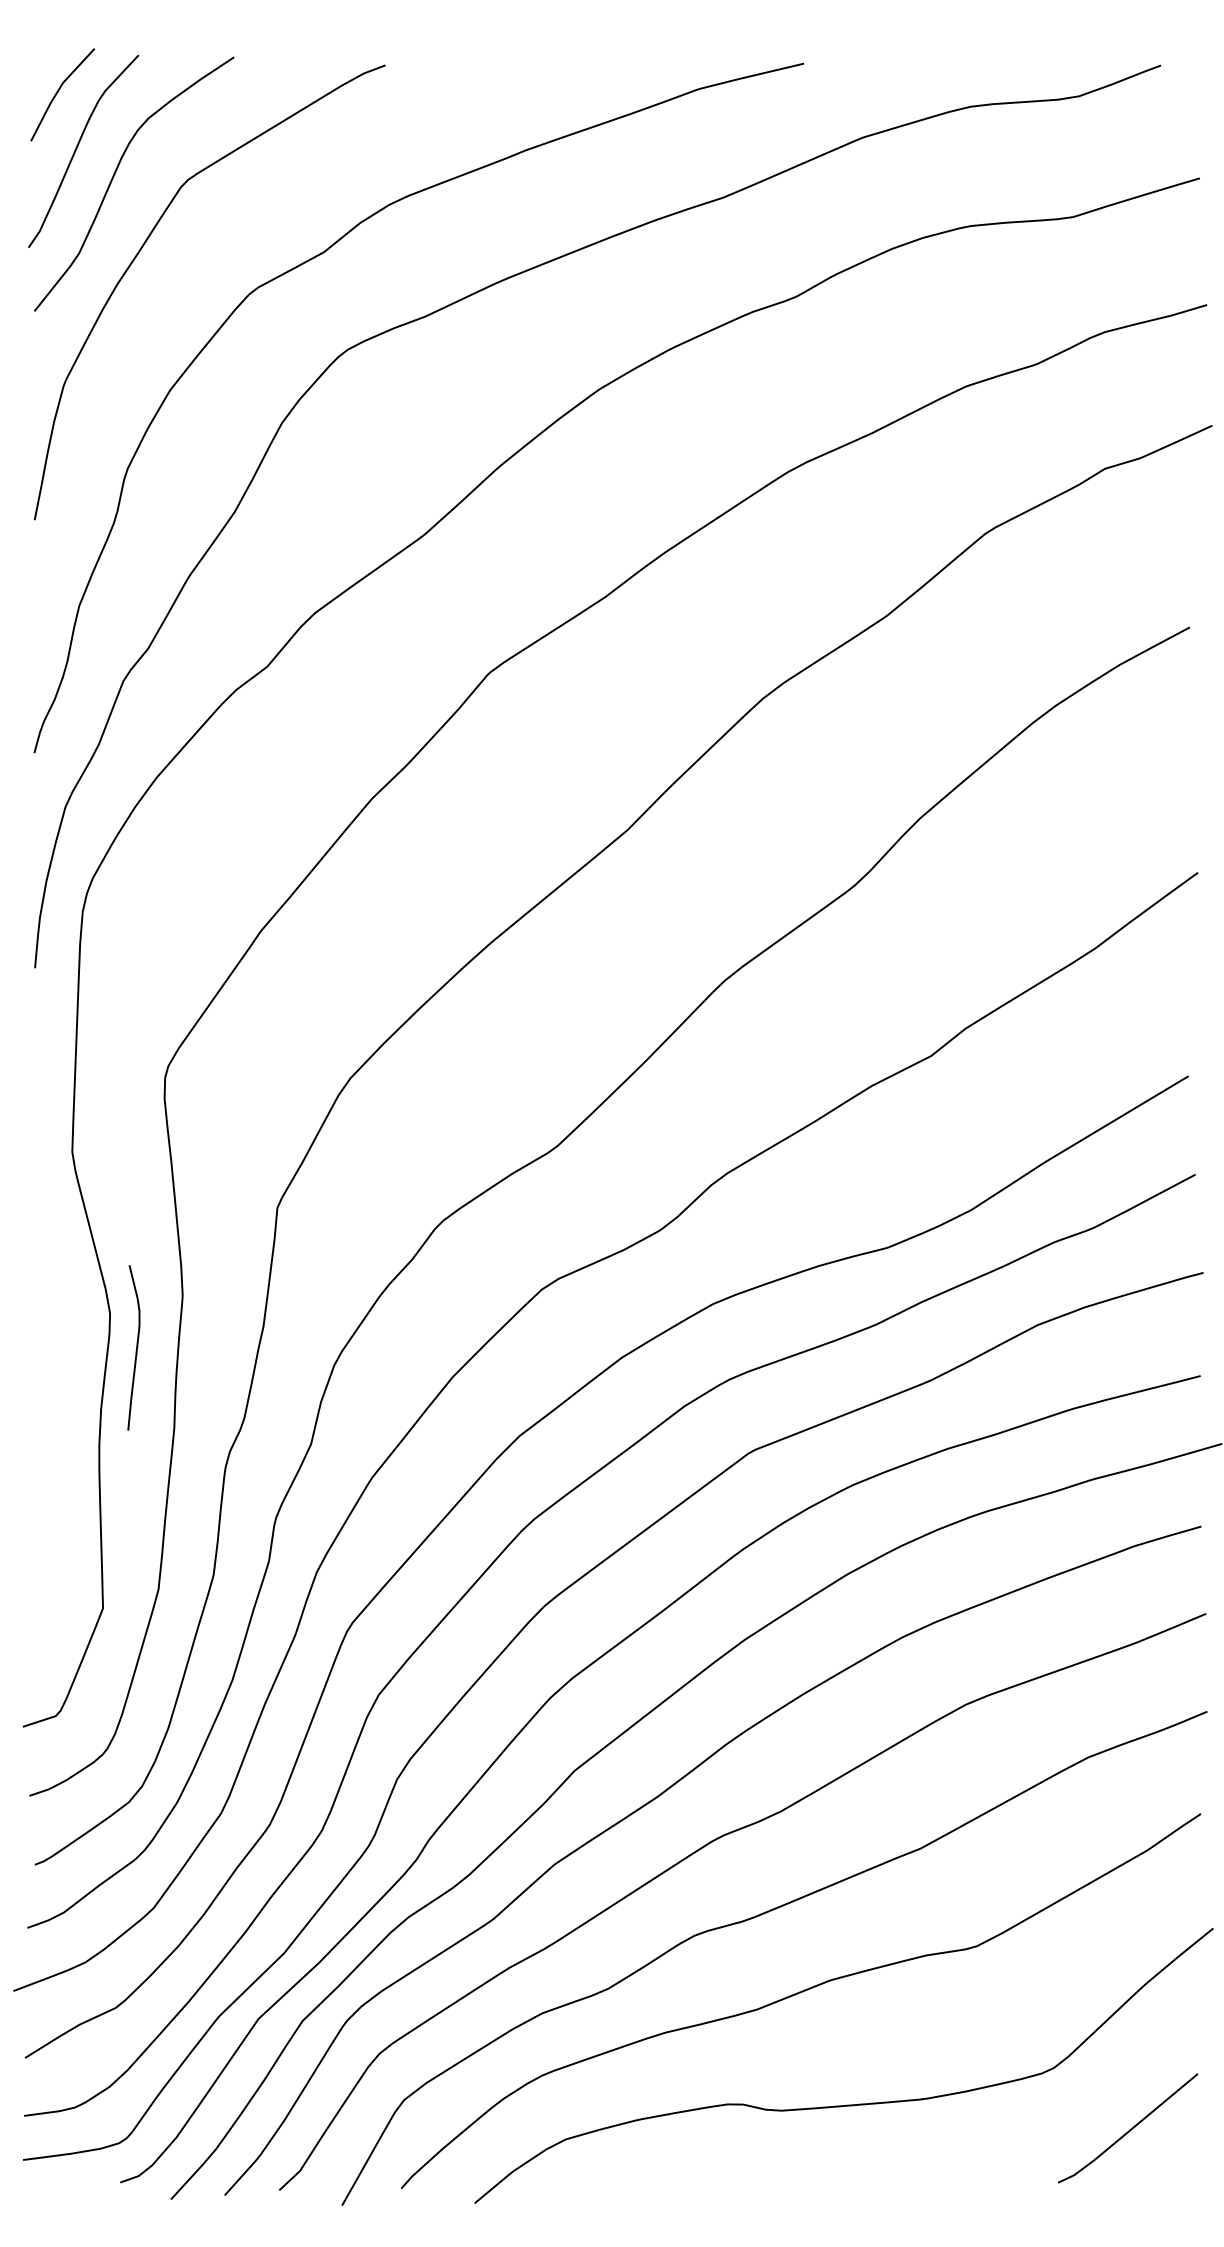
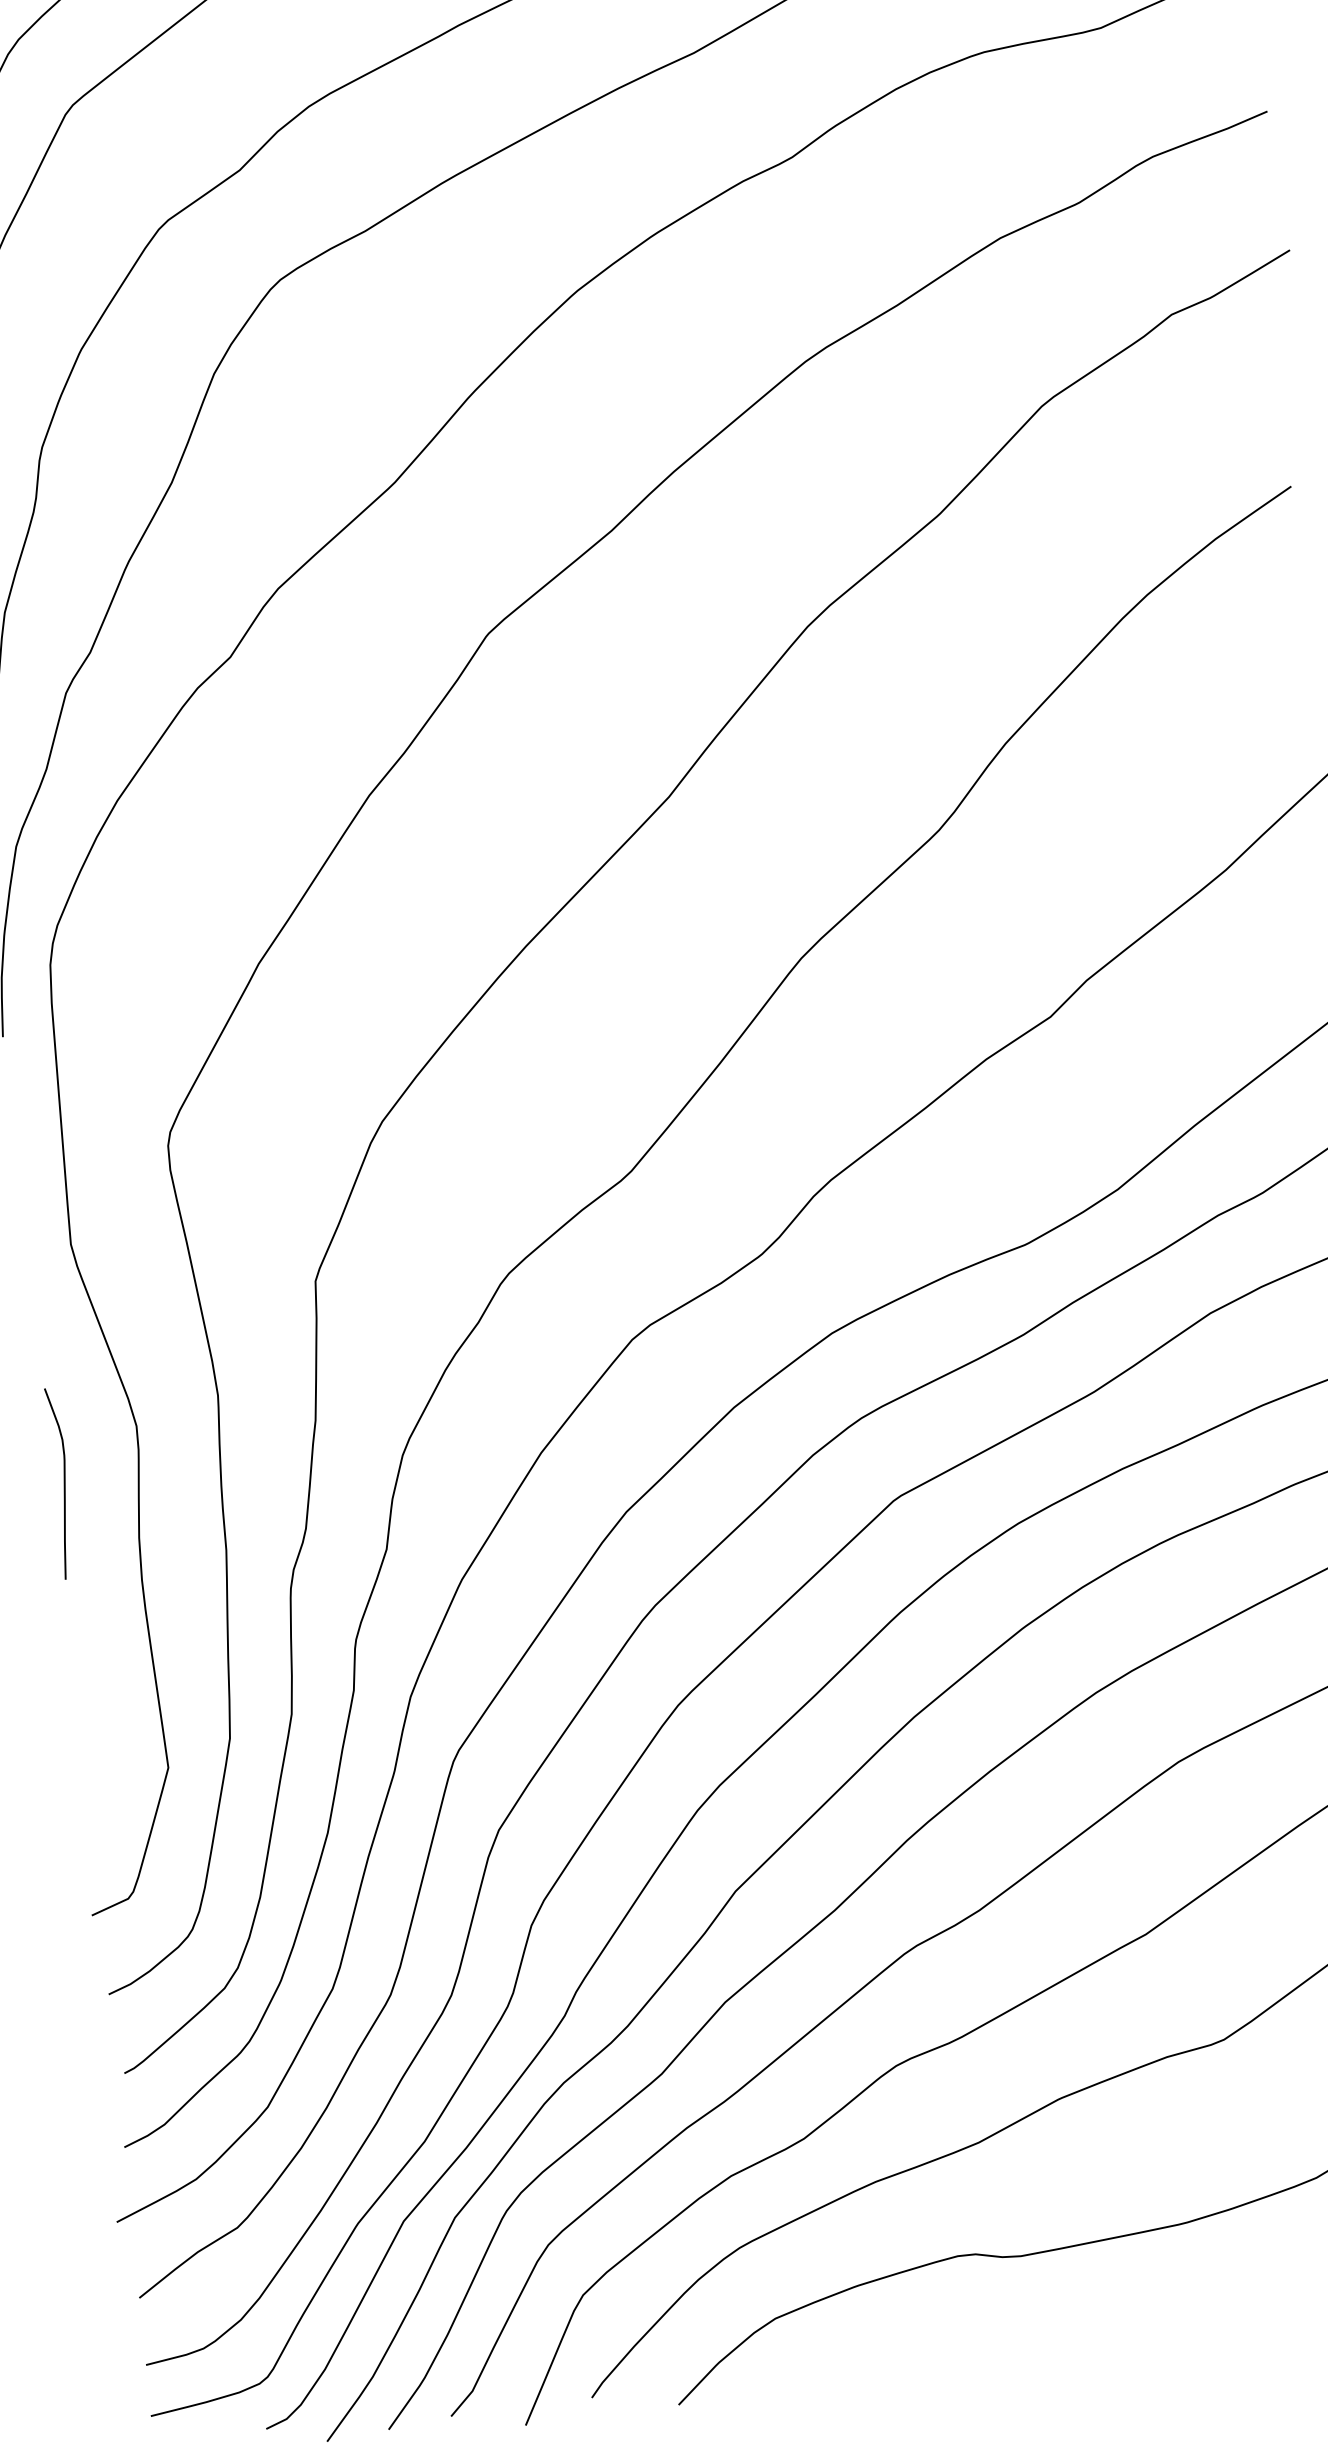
curve: (136, 1347) -> (63, 1482), moved

